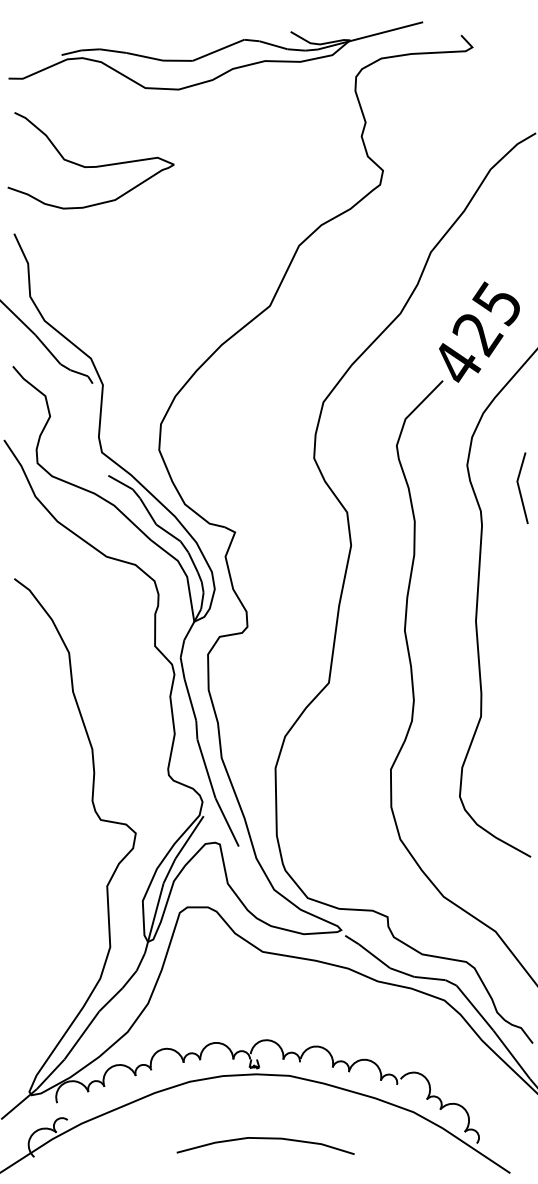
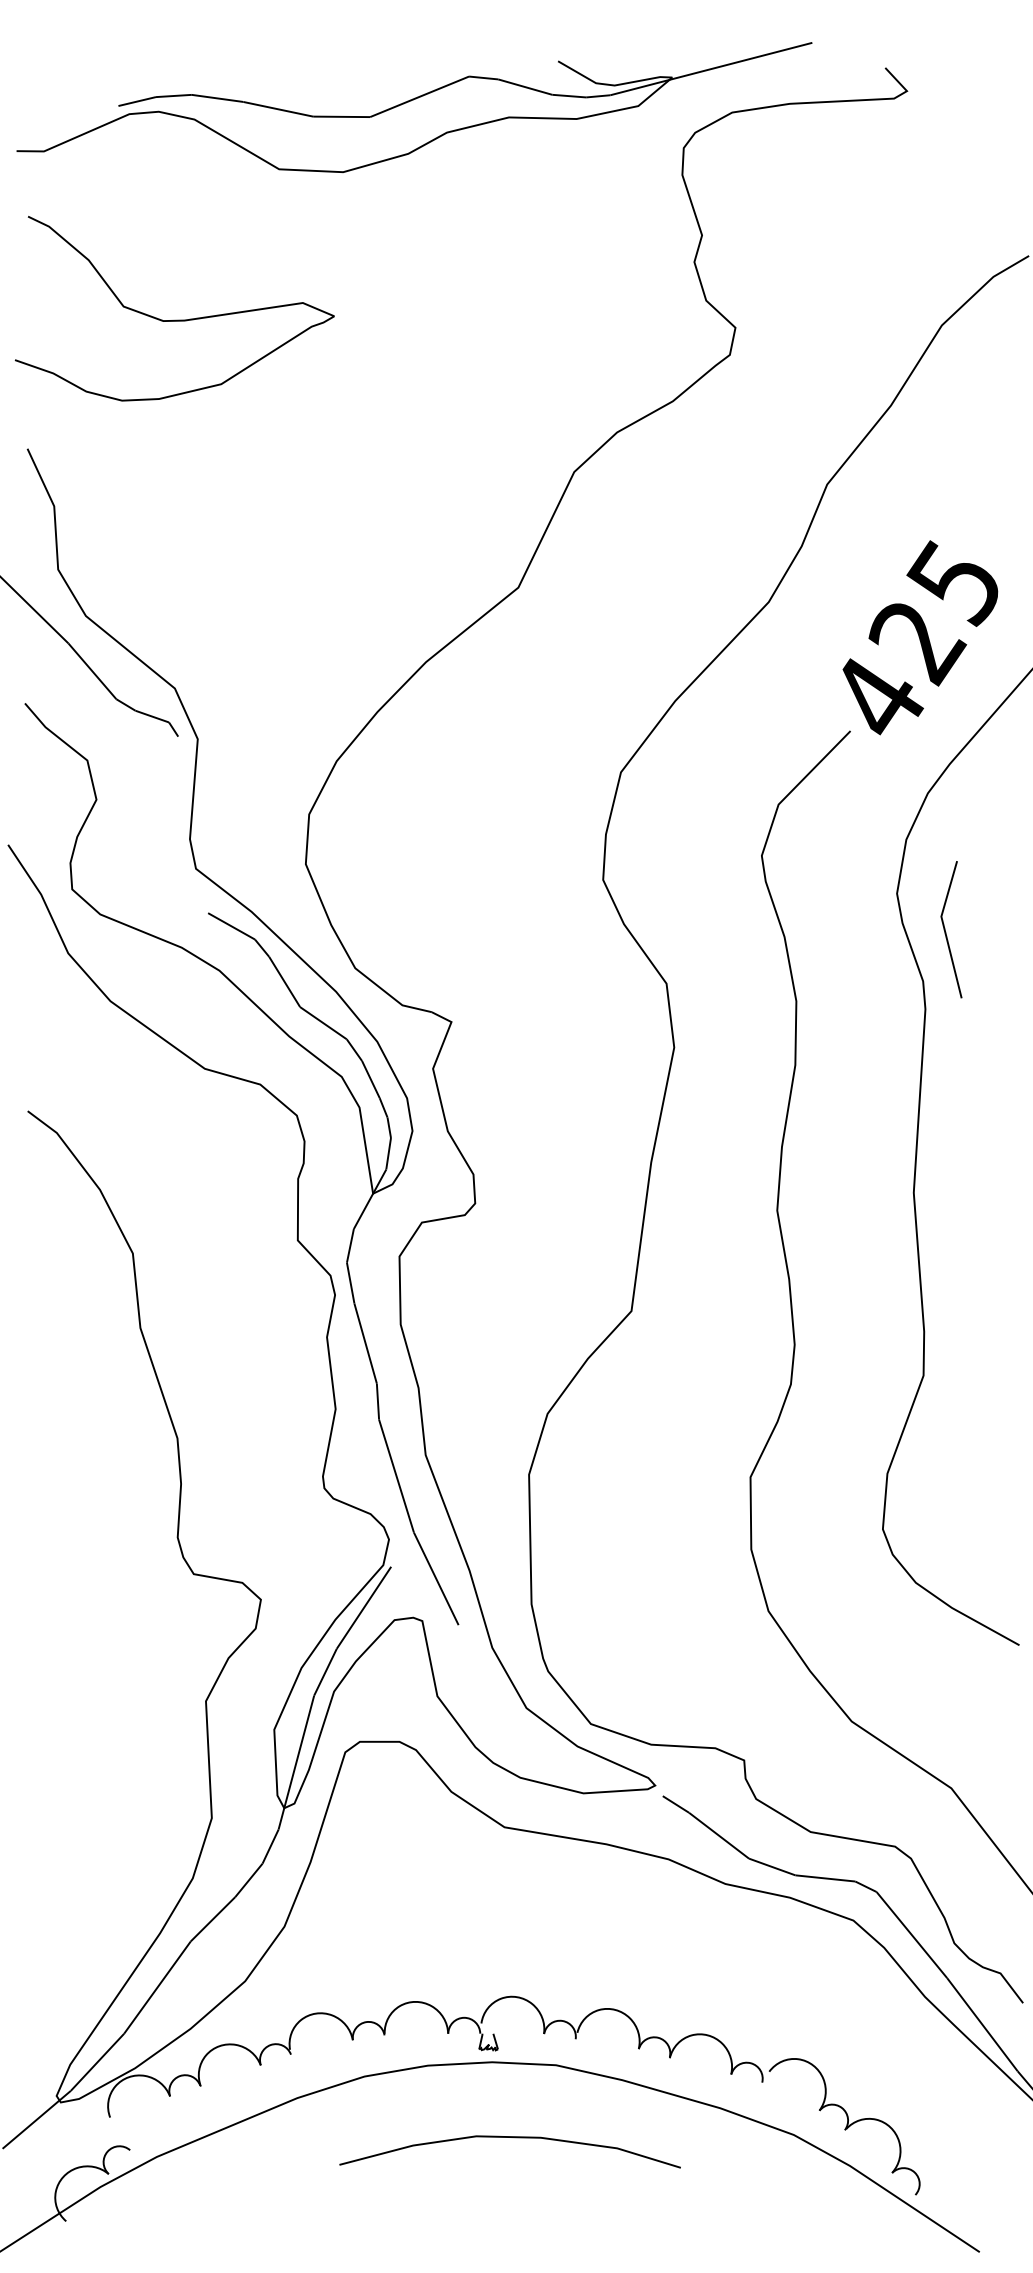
line: (520, 489) -> (947, 932), moved
curve: (265, 1139) -> (509, 2139), moved

